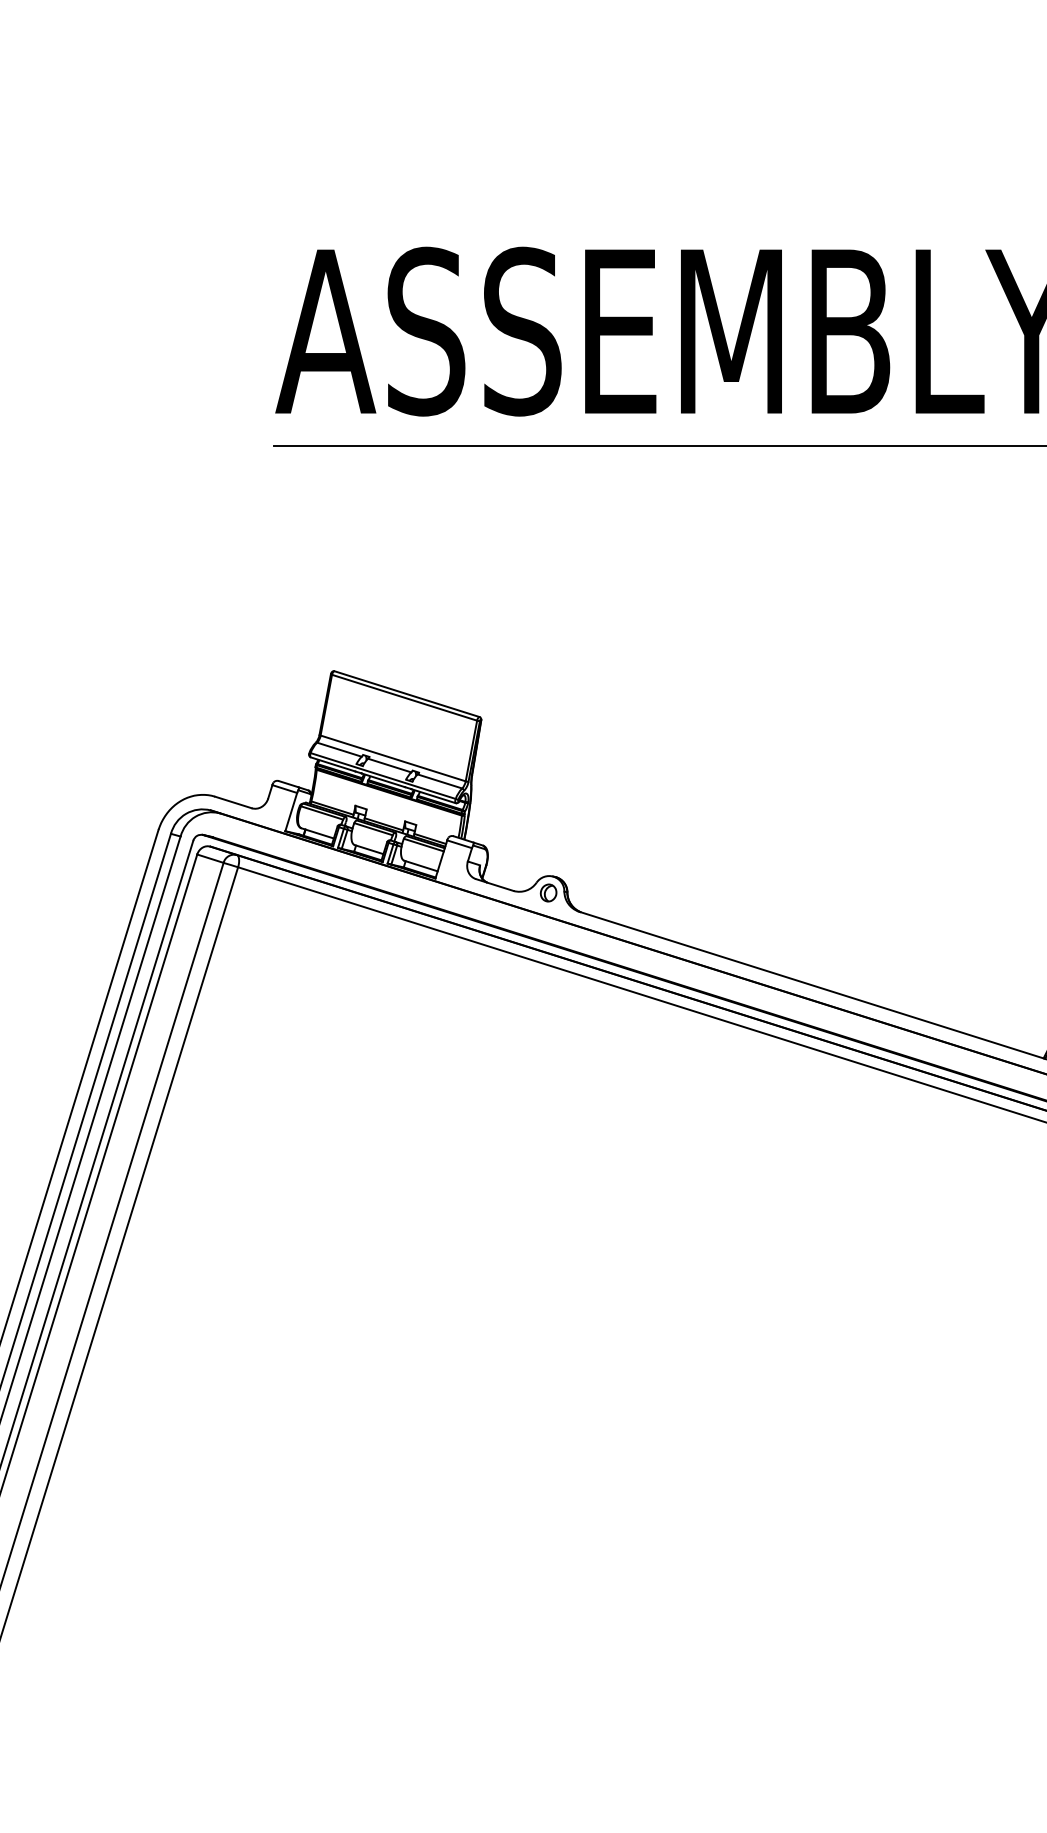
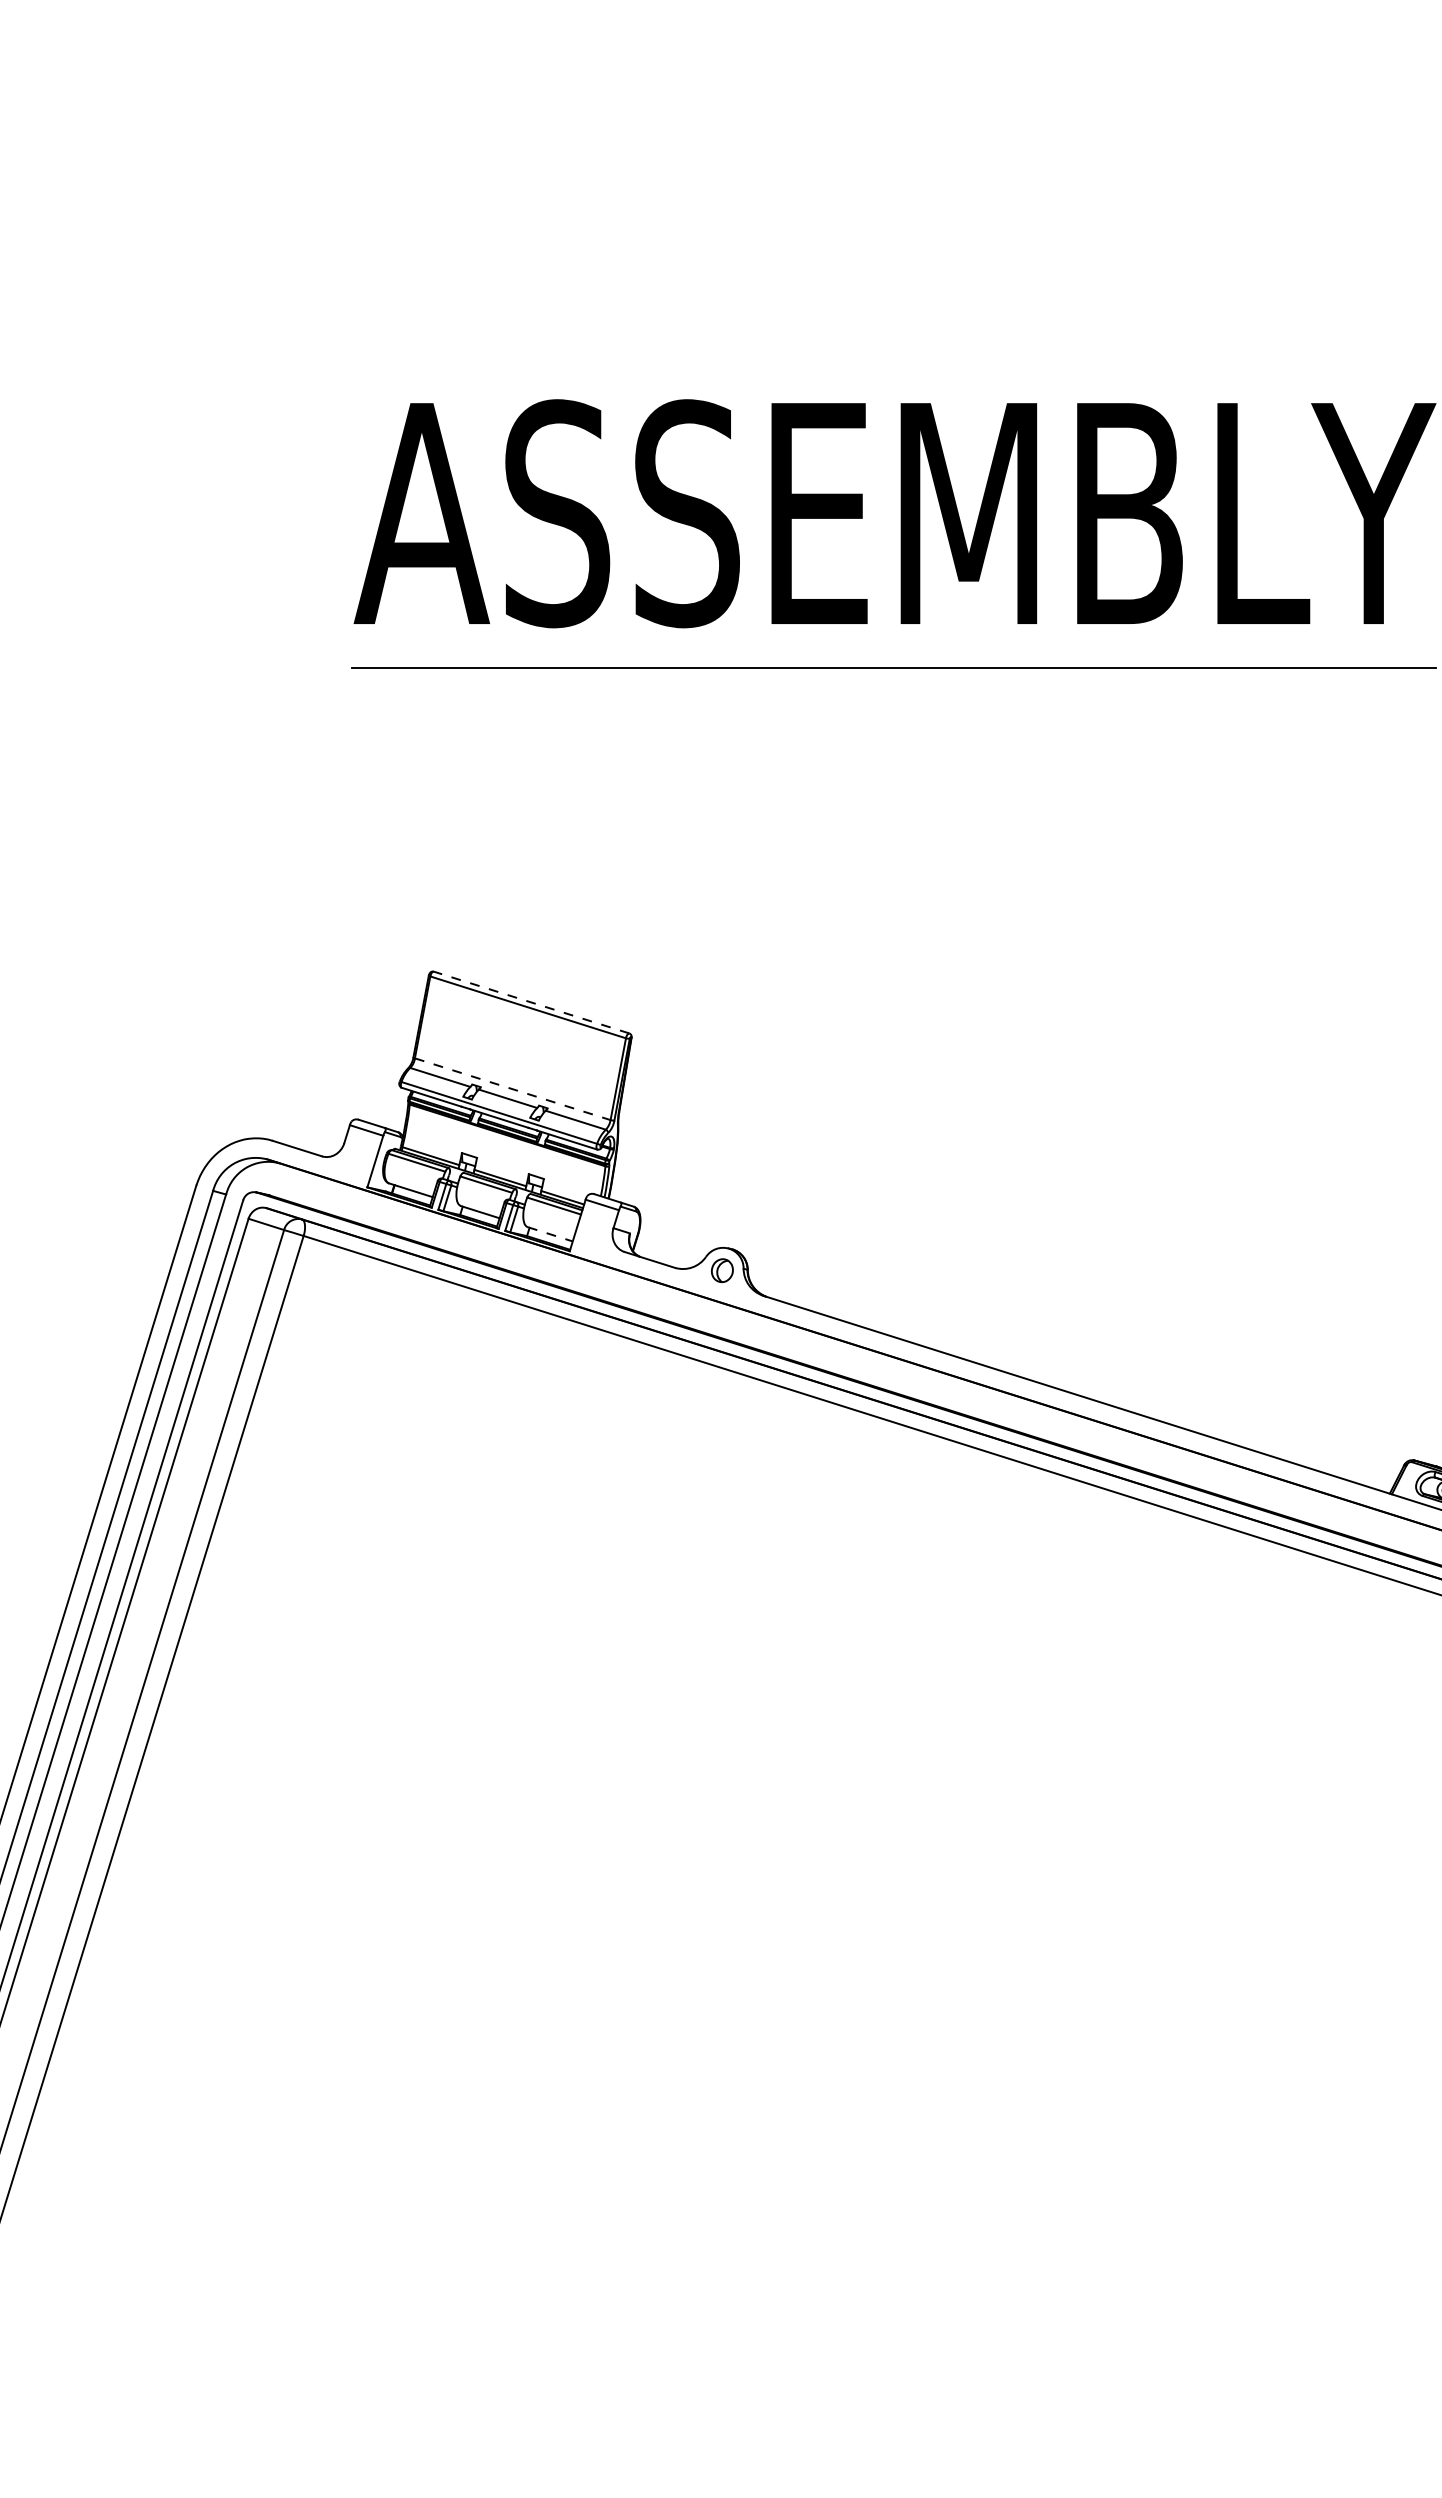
line: (407, 694) -> (531, 1002), solid -> dashed
line: (392, 758) -> (512, 1089), solid -> dashed
line: (421, 866) -> (550, 1234), solid -> dashed

